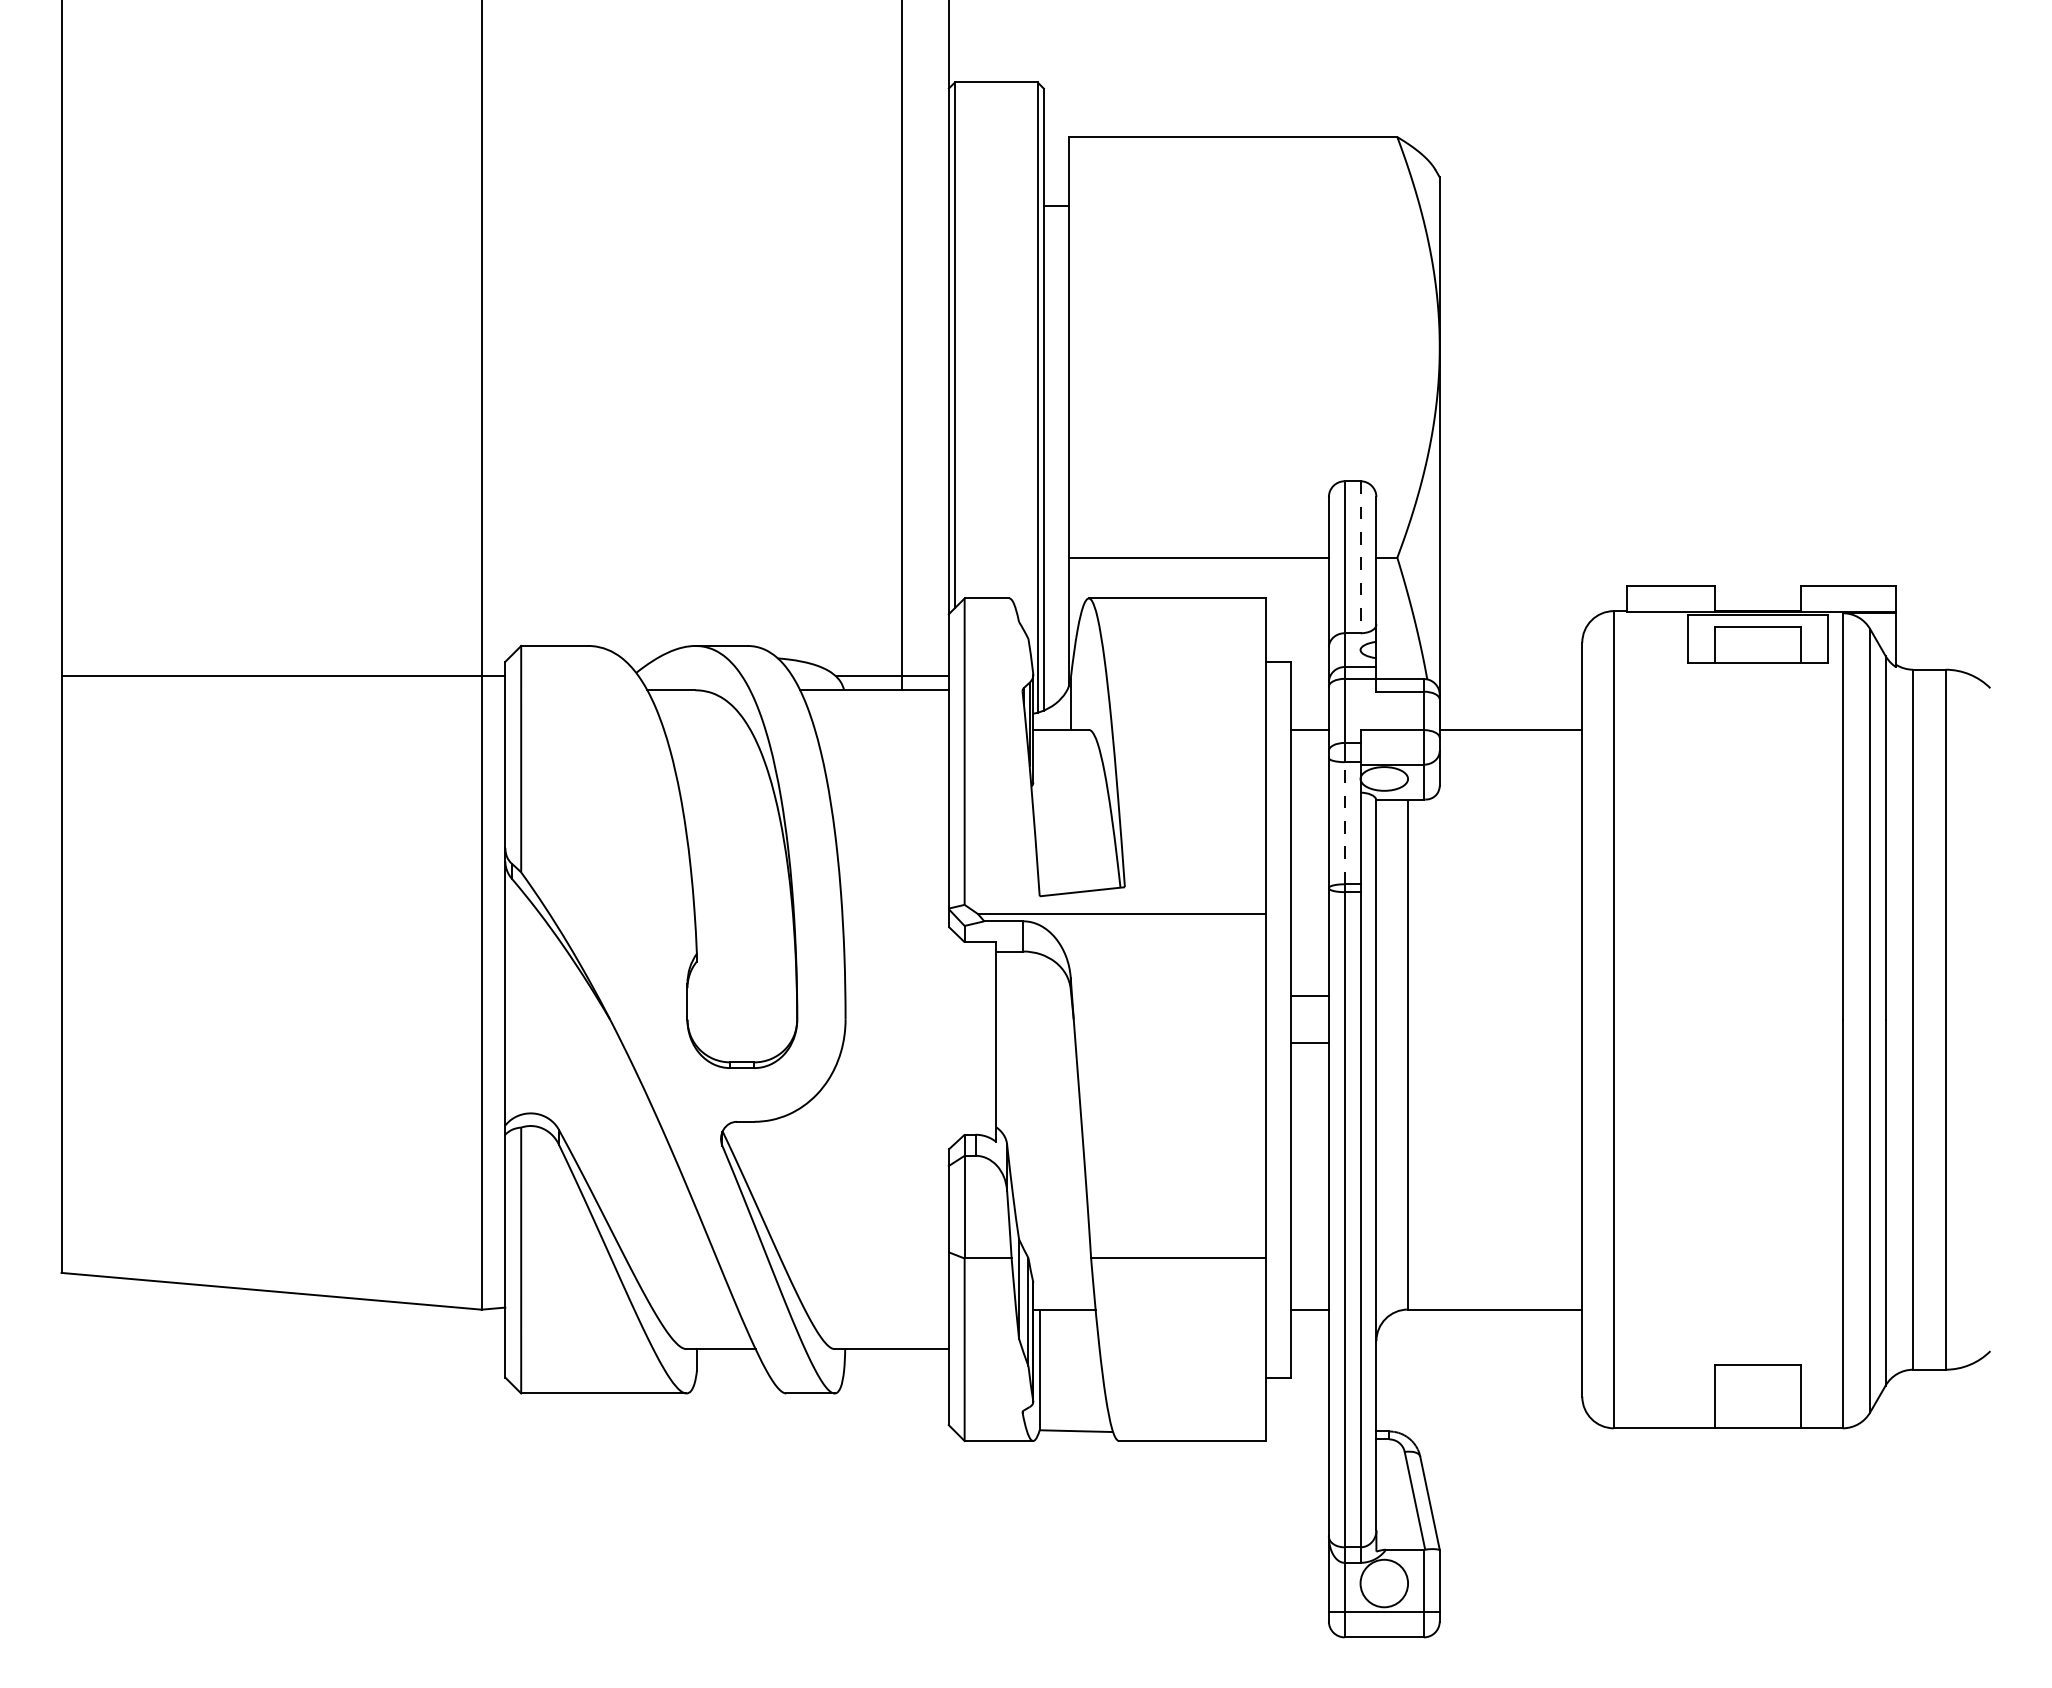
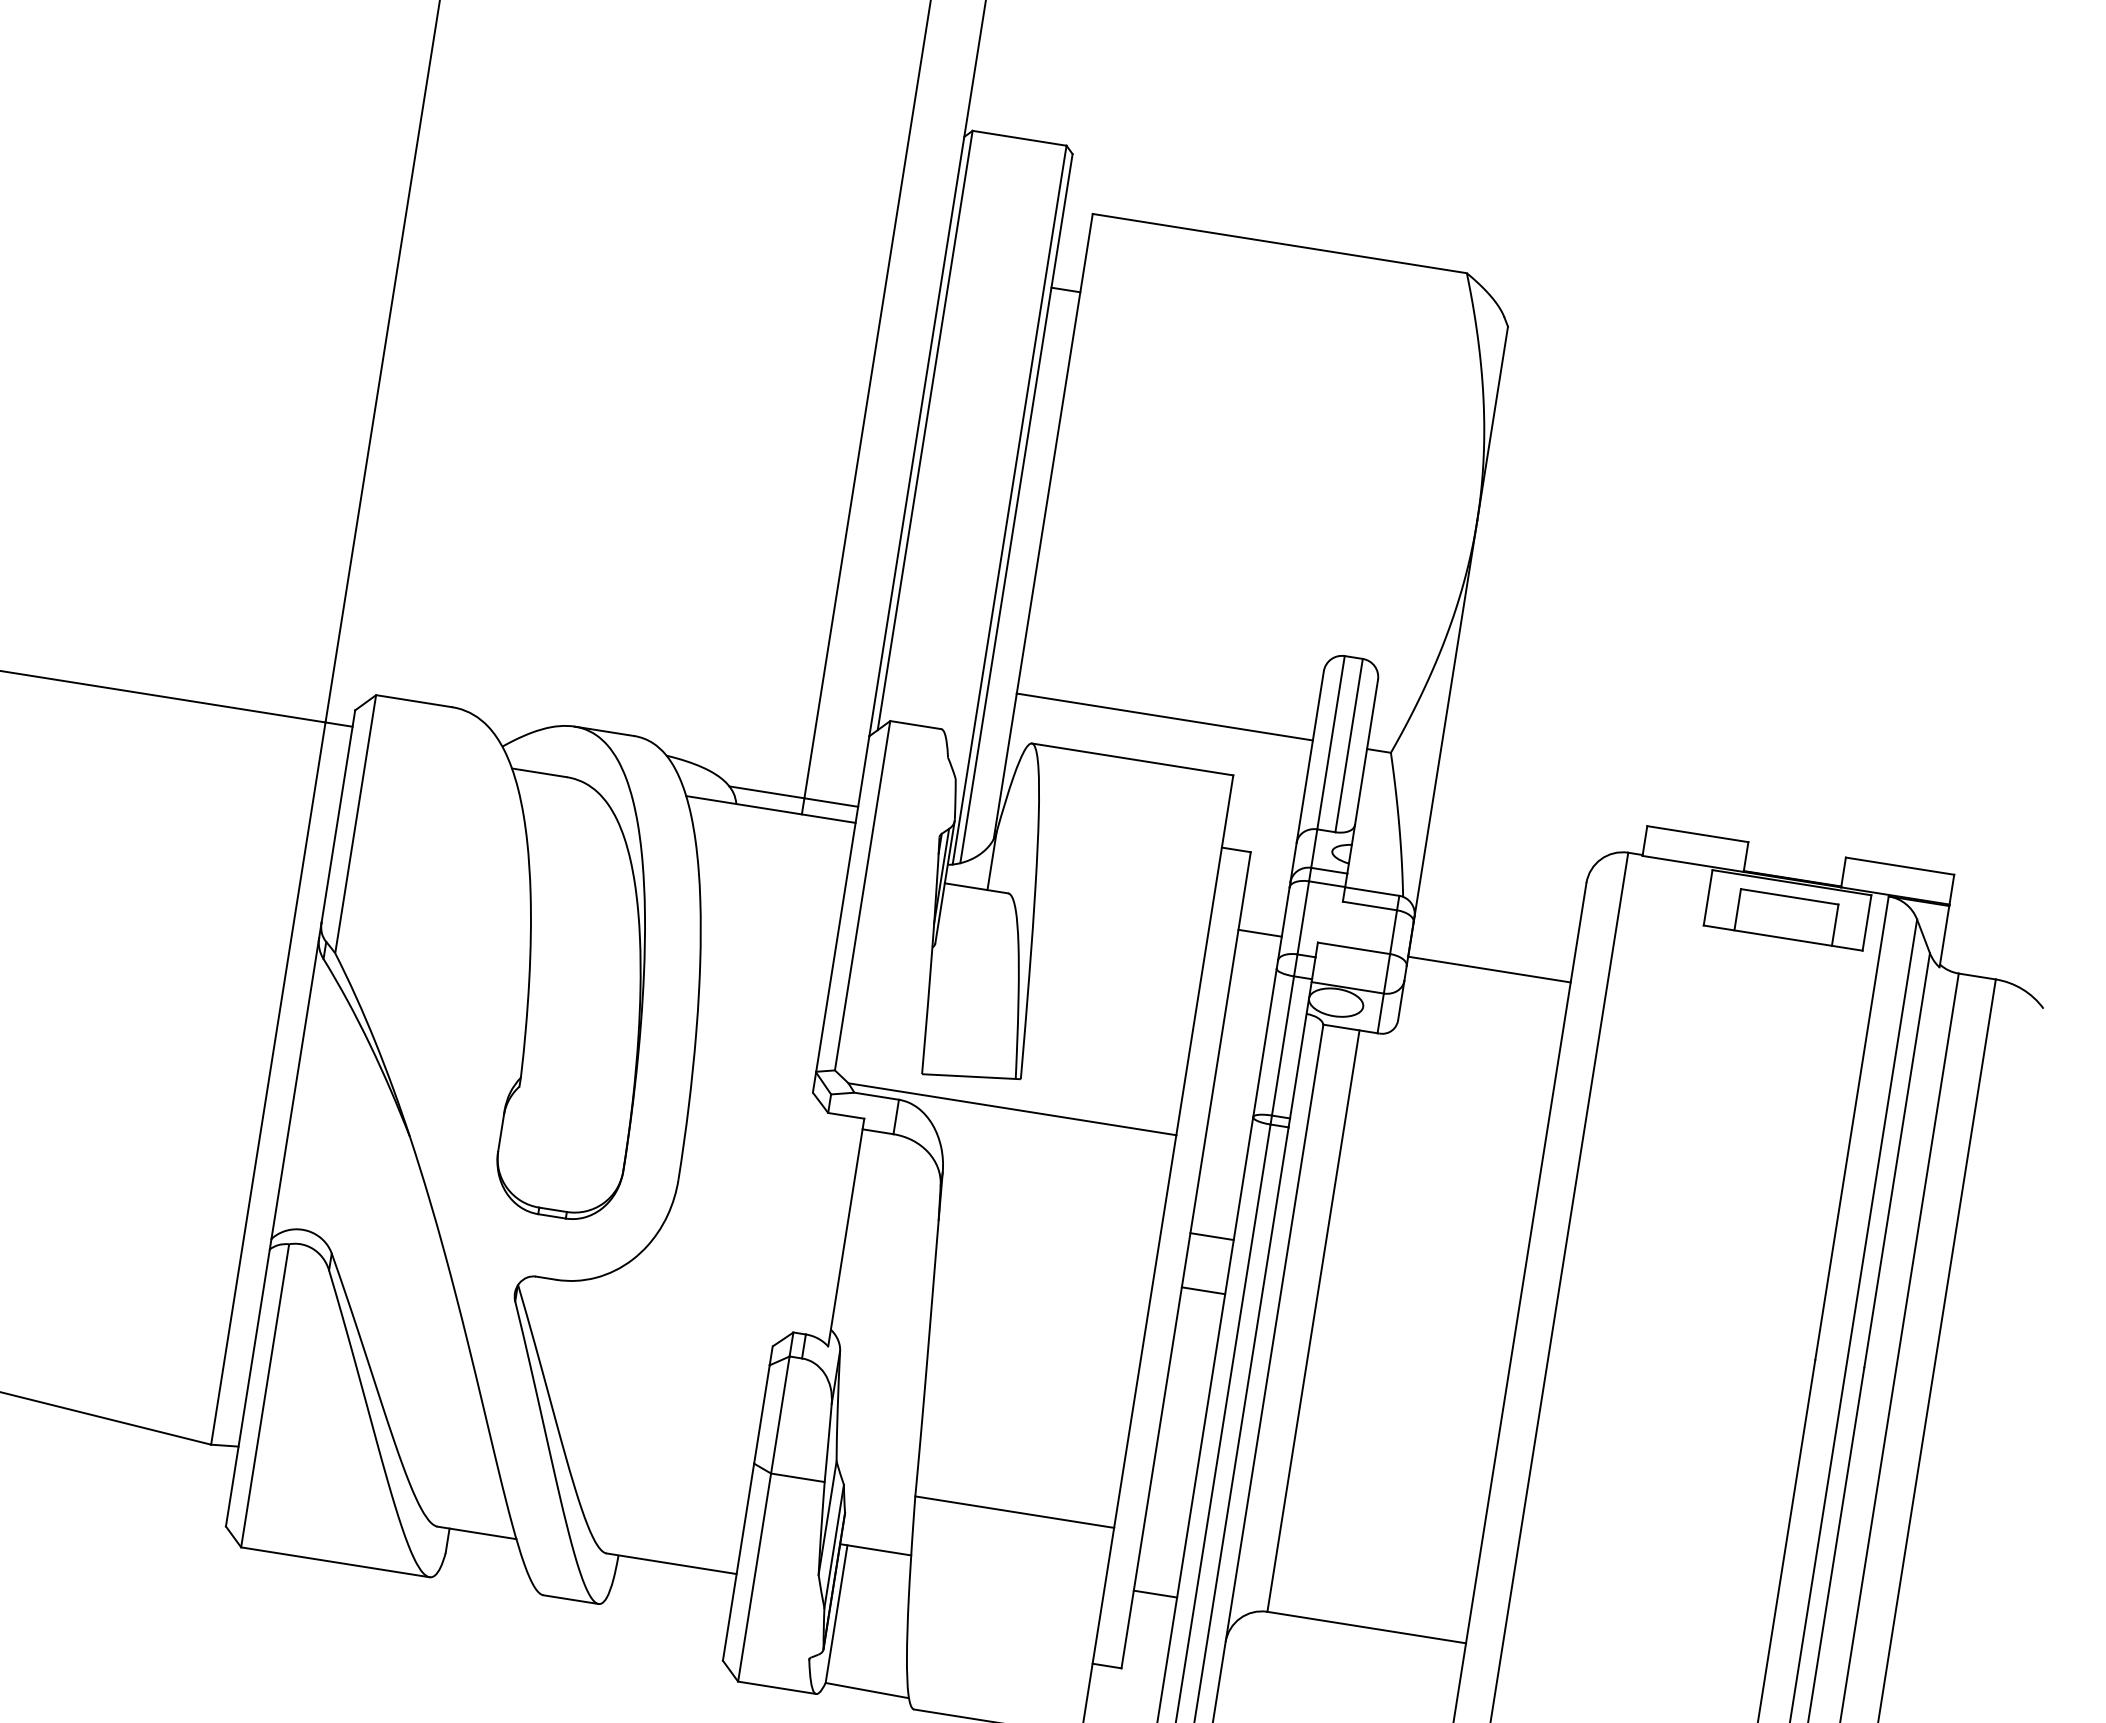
line: (1360, 557) -> (1348, 745), dashed -> solid
line: (1344, 822) -> (1282, 1045), dashed -> solid

